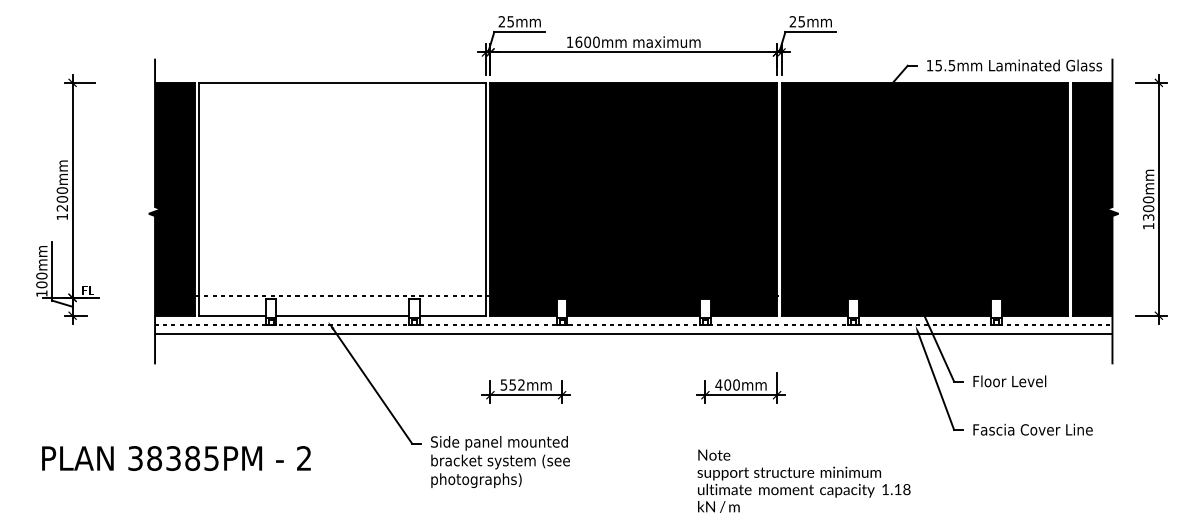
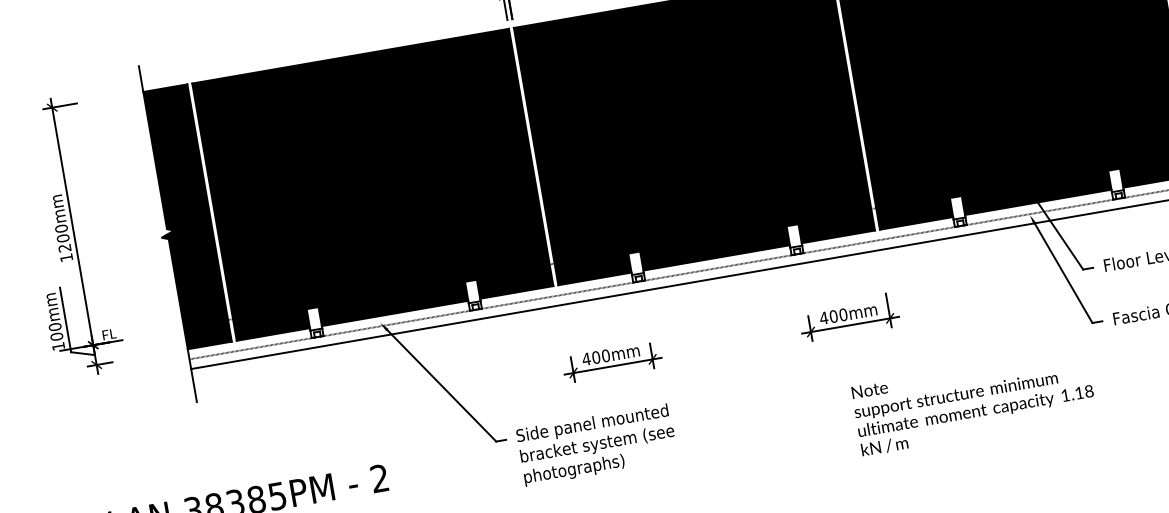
fill: (342, 198) -> (372, 183), added
text: (512, 384) -> (595, 357), 552mm -> 400mm
text: (803, 480) -> (973, 401), moved

